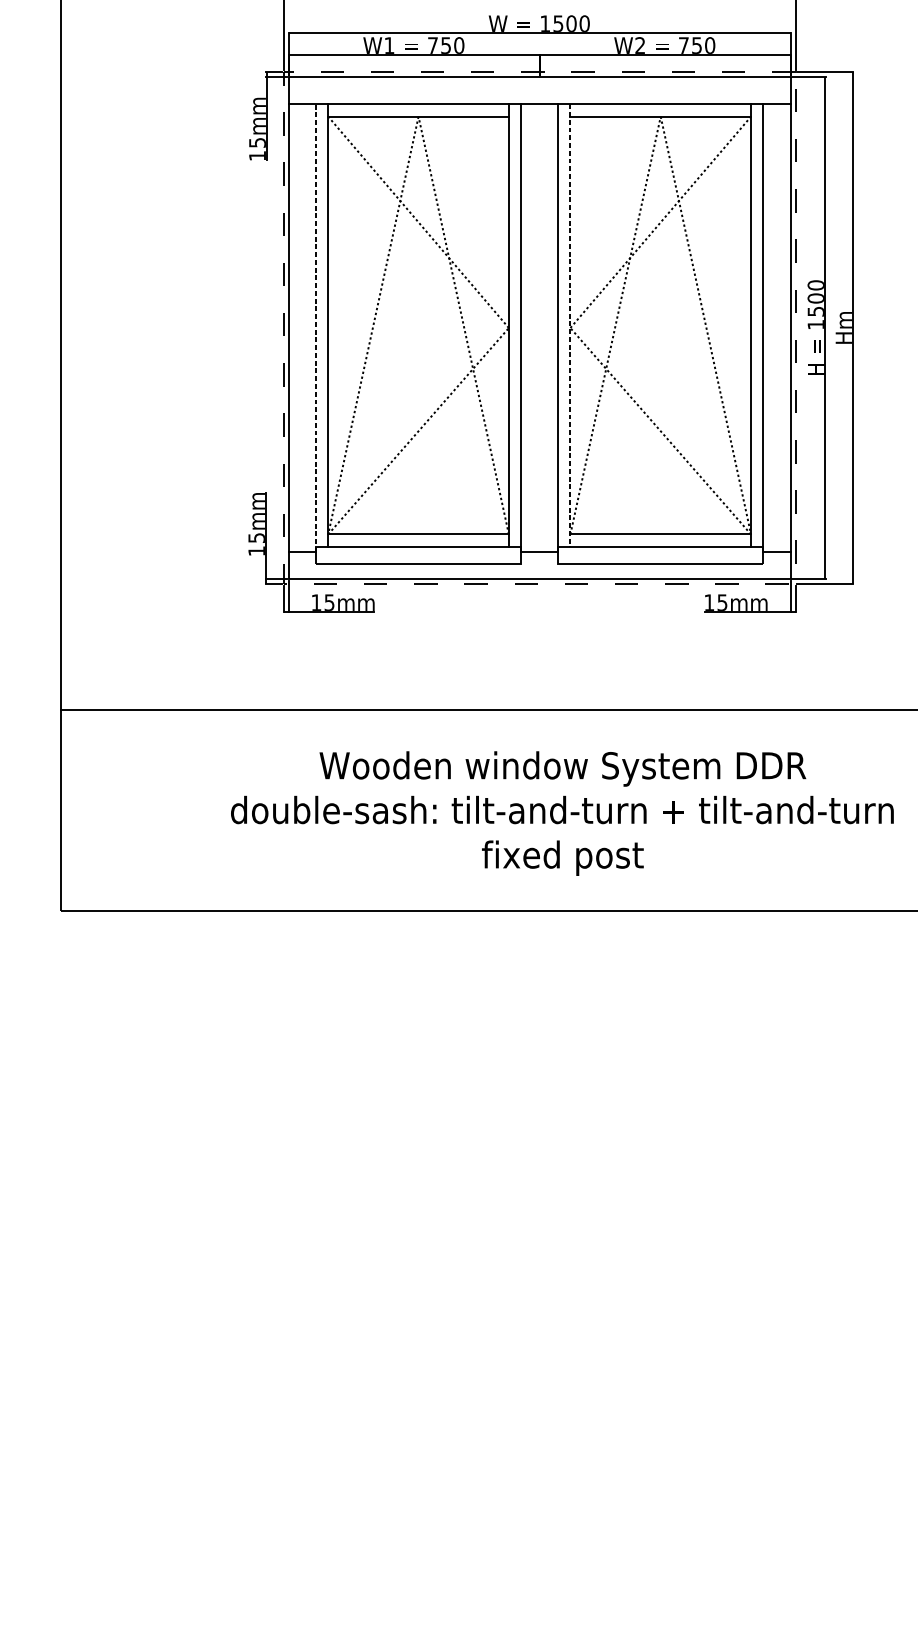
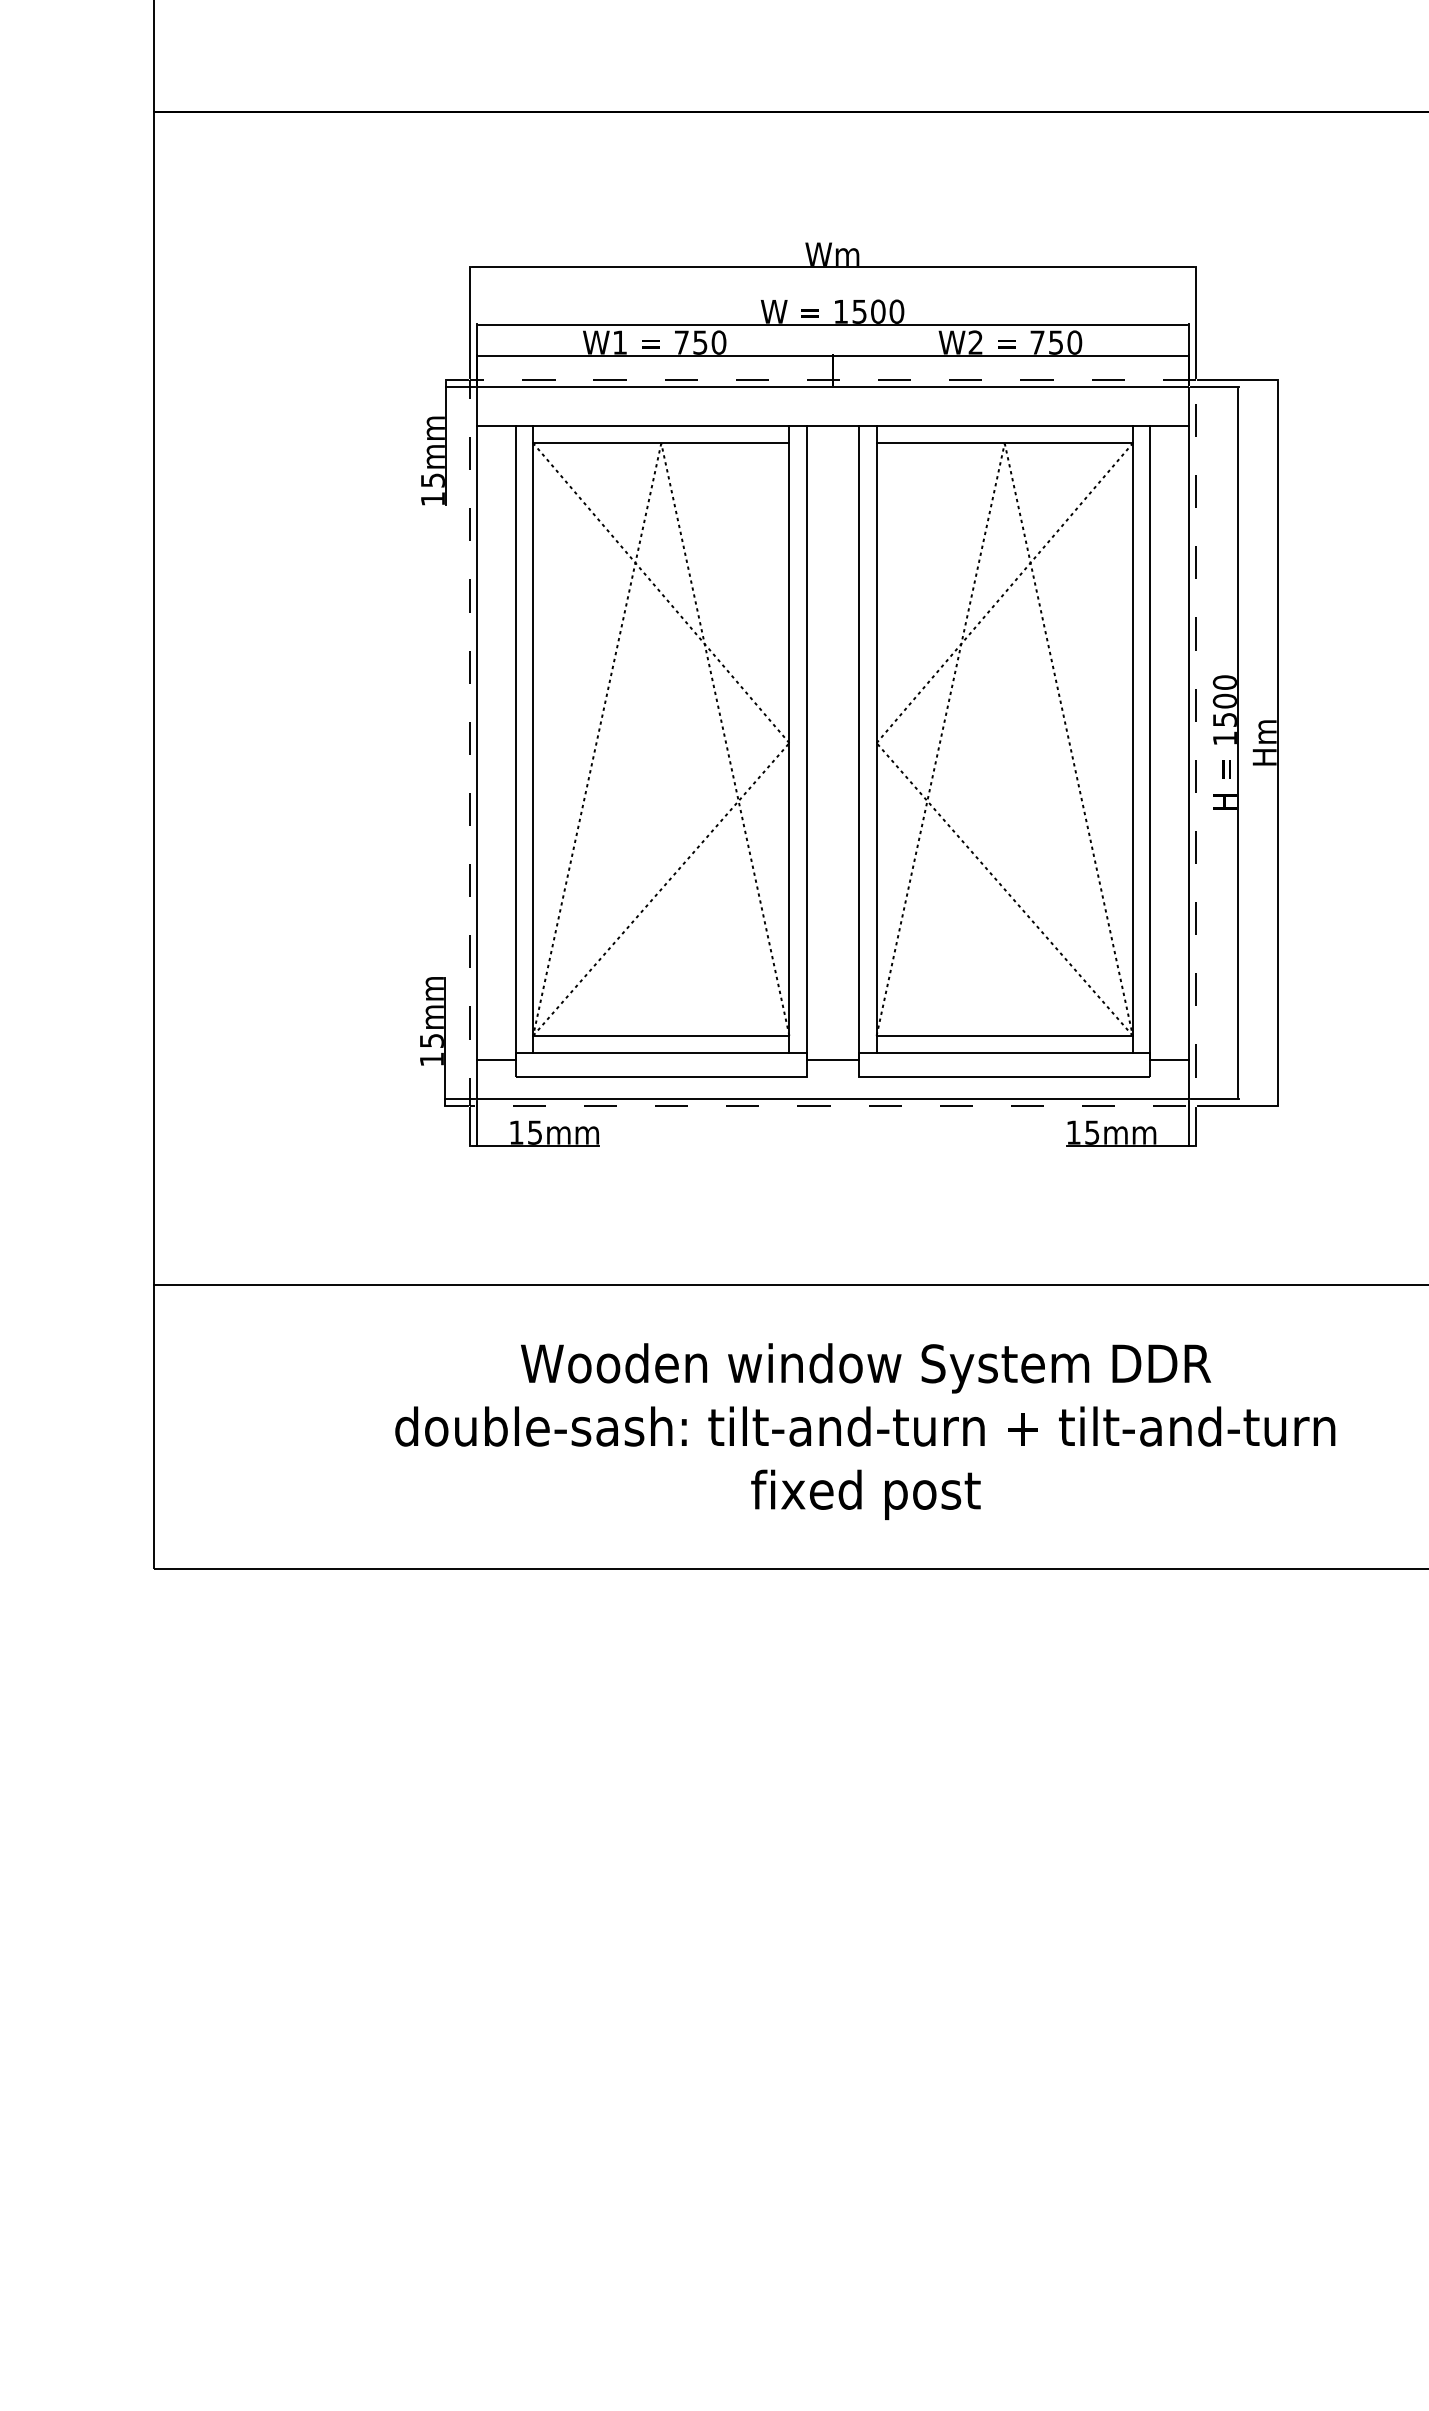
line: (570, 325) -> (876, 739), dashed -> solid
line: (315, 327) -> (515, 742), dashed -> solid

